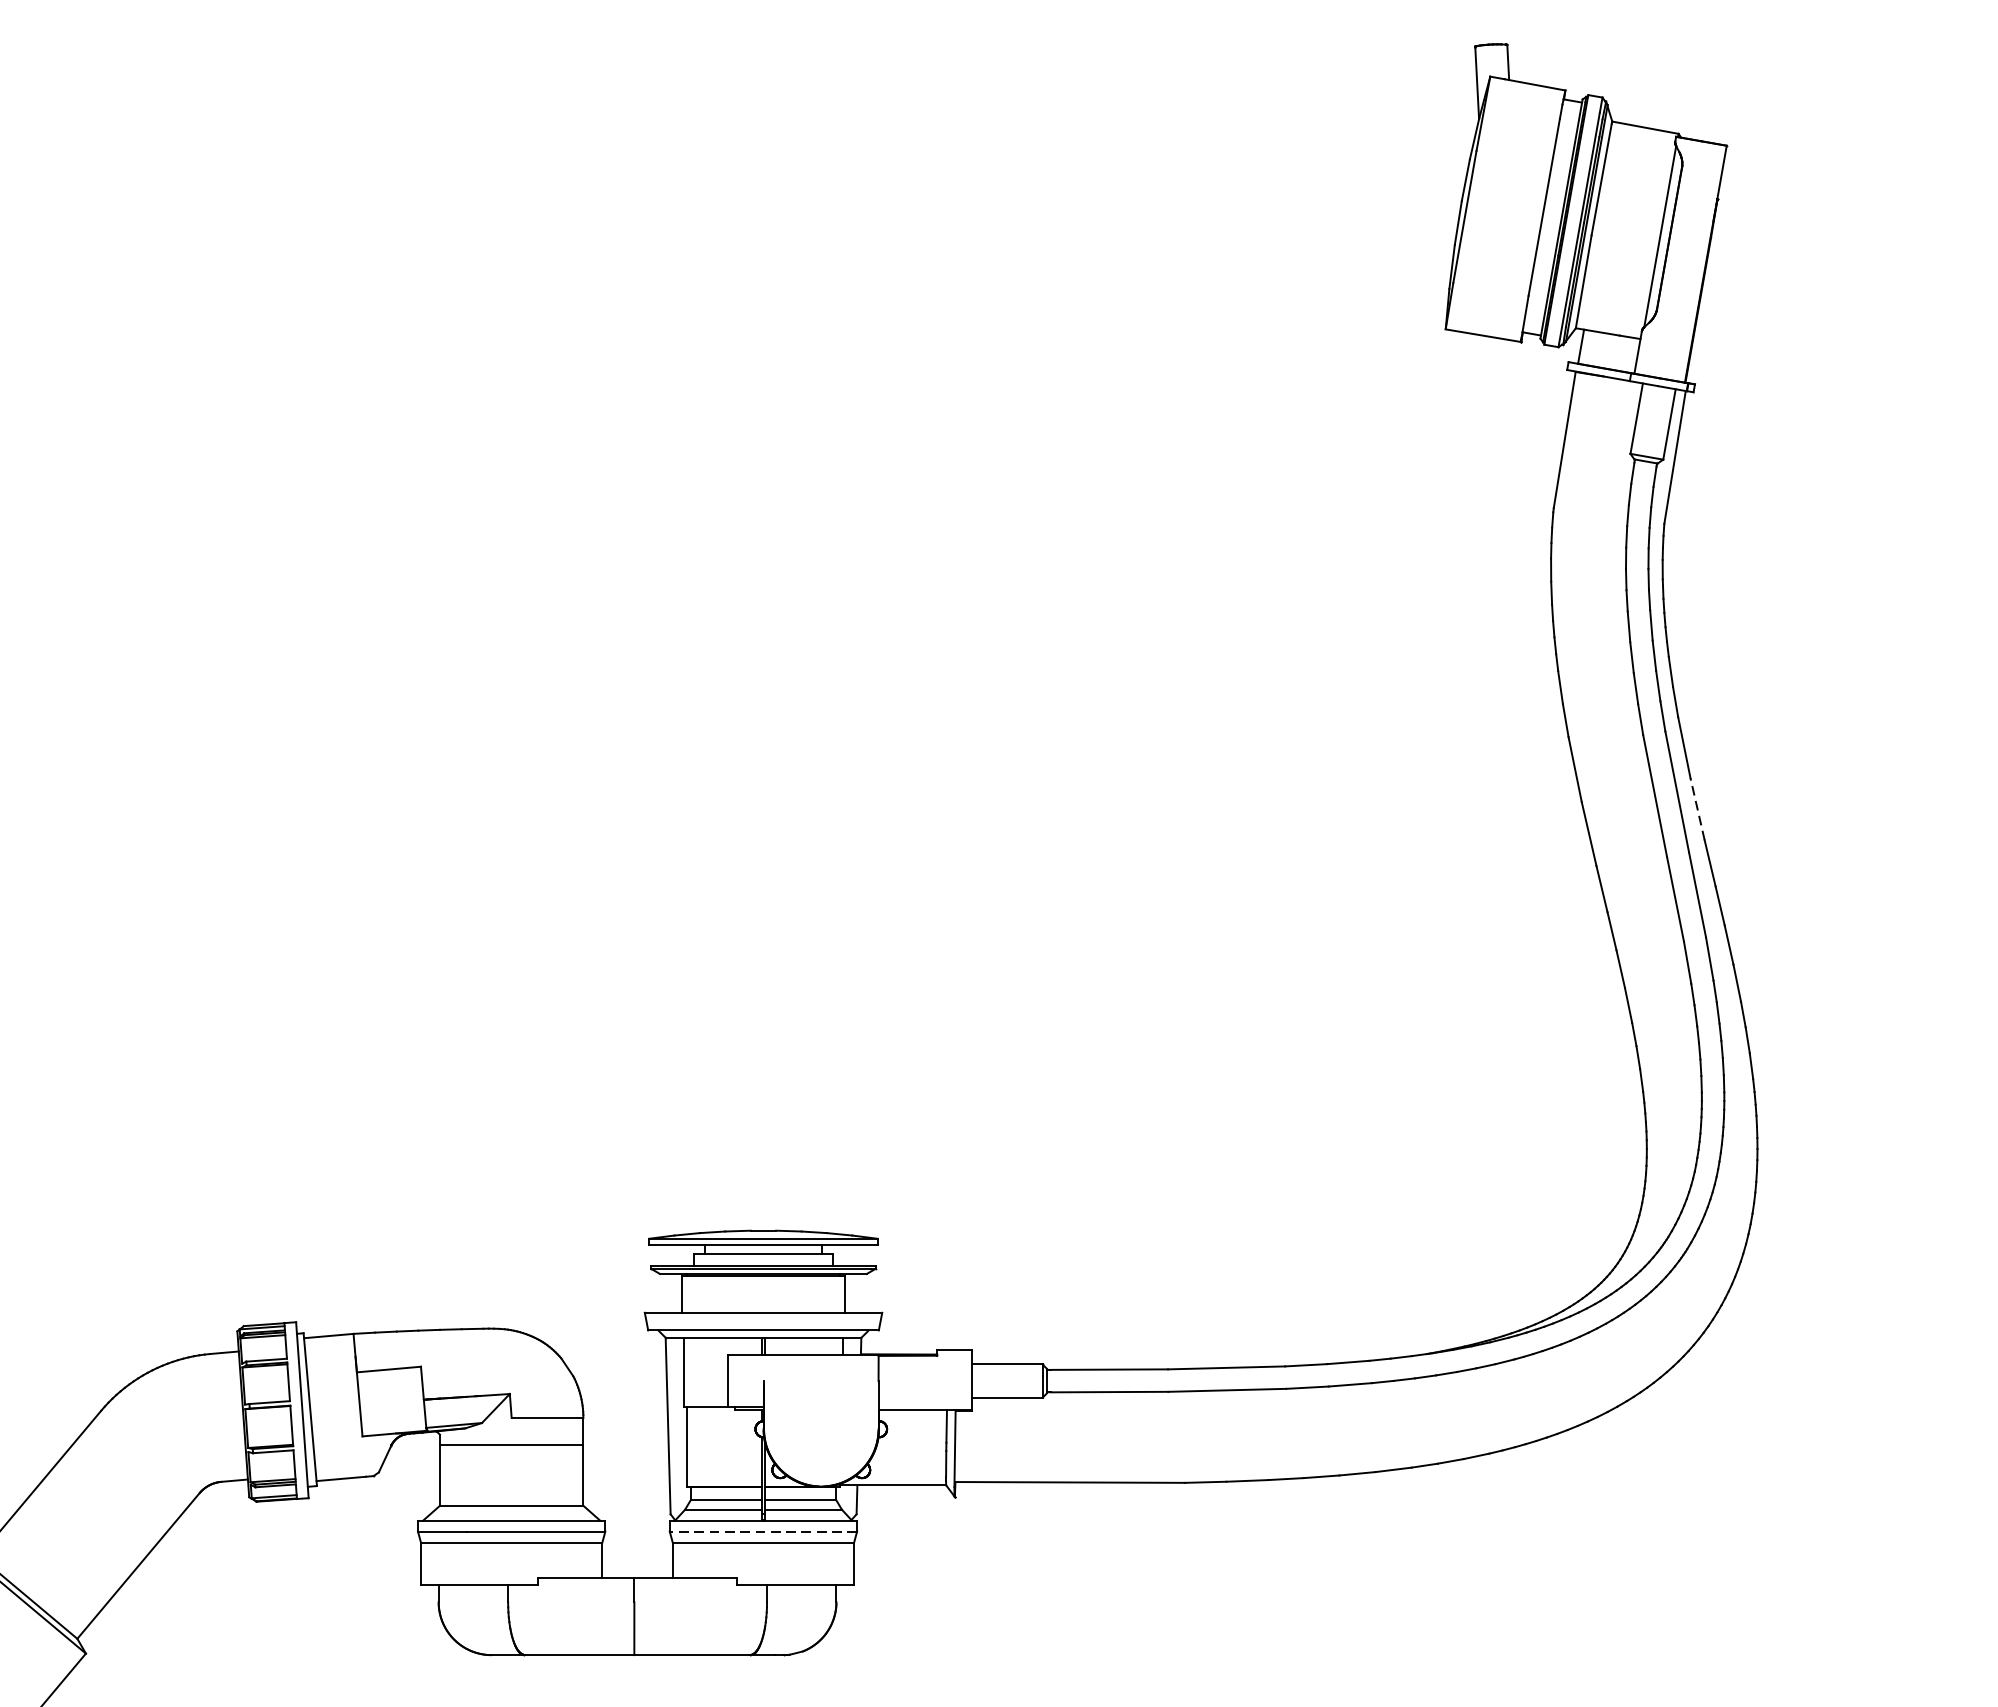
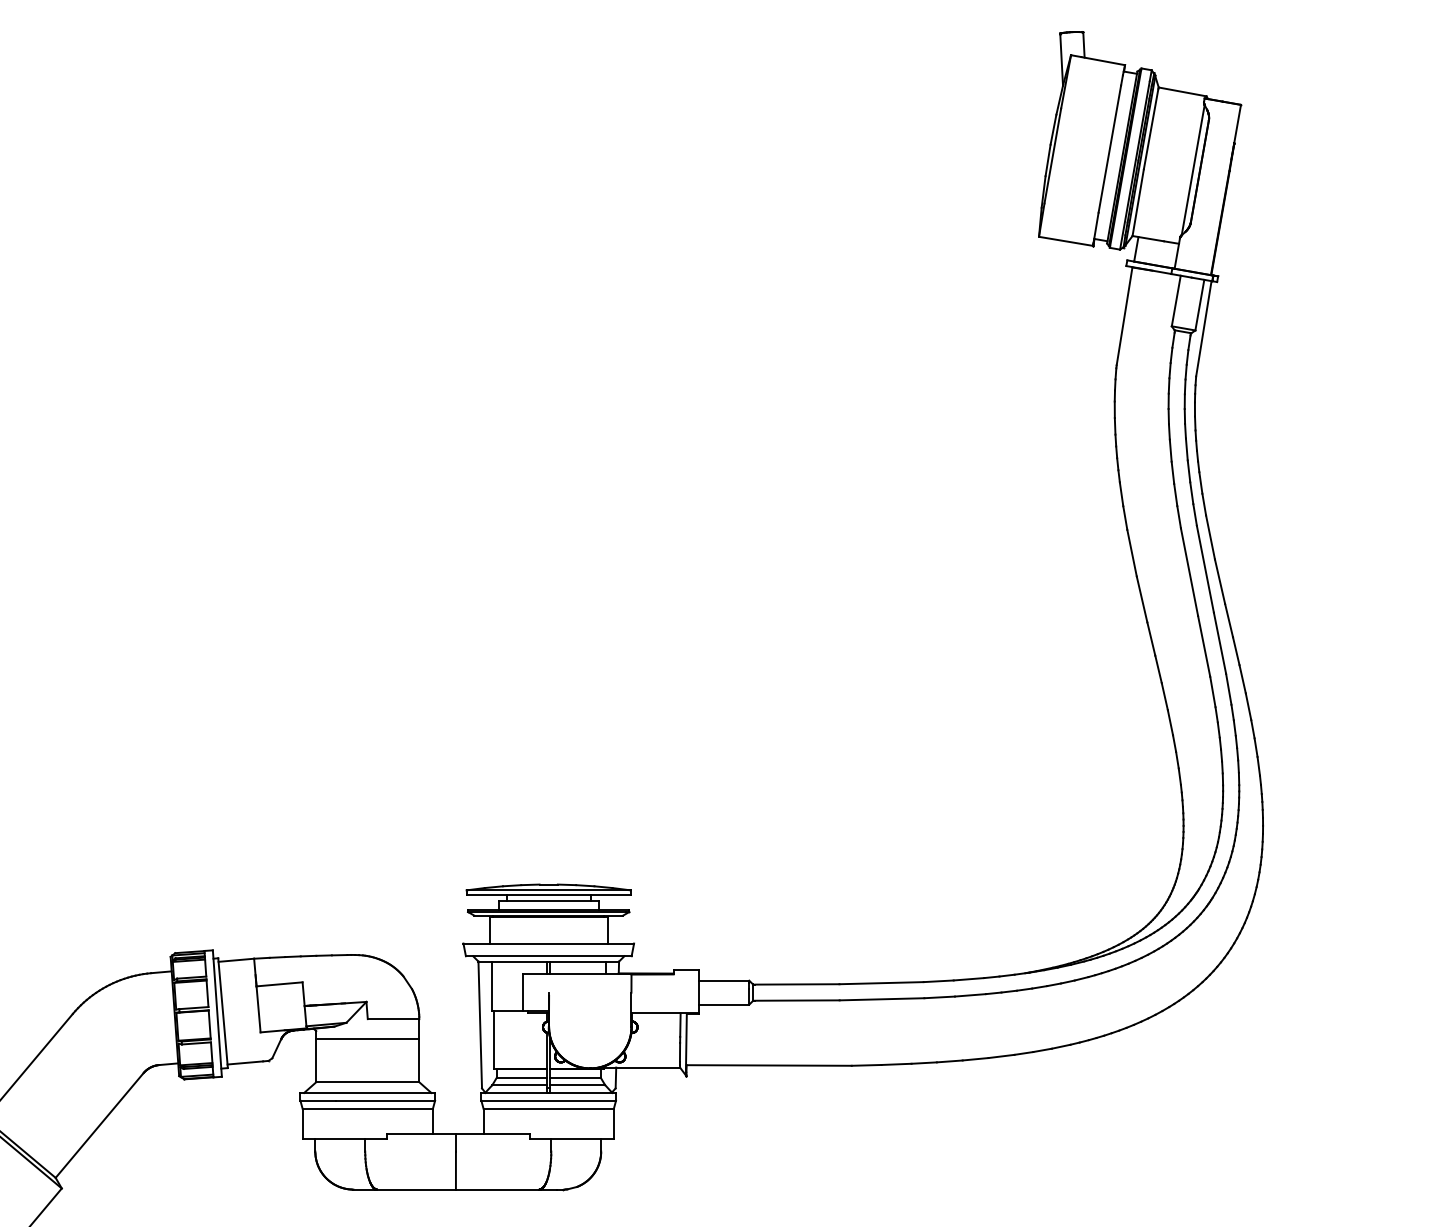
line: (1698, 808) -> (1220, 581), dashed -> solid
line: (763, 1531) -> (548, 1100), dashed -> solid

